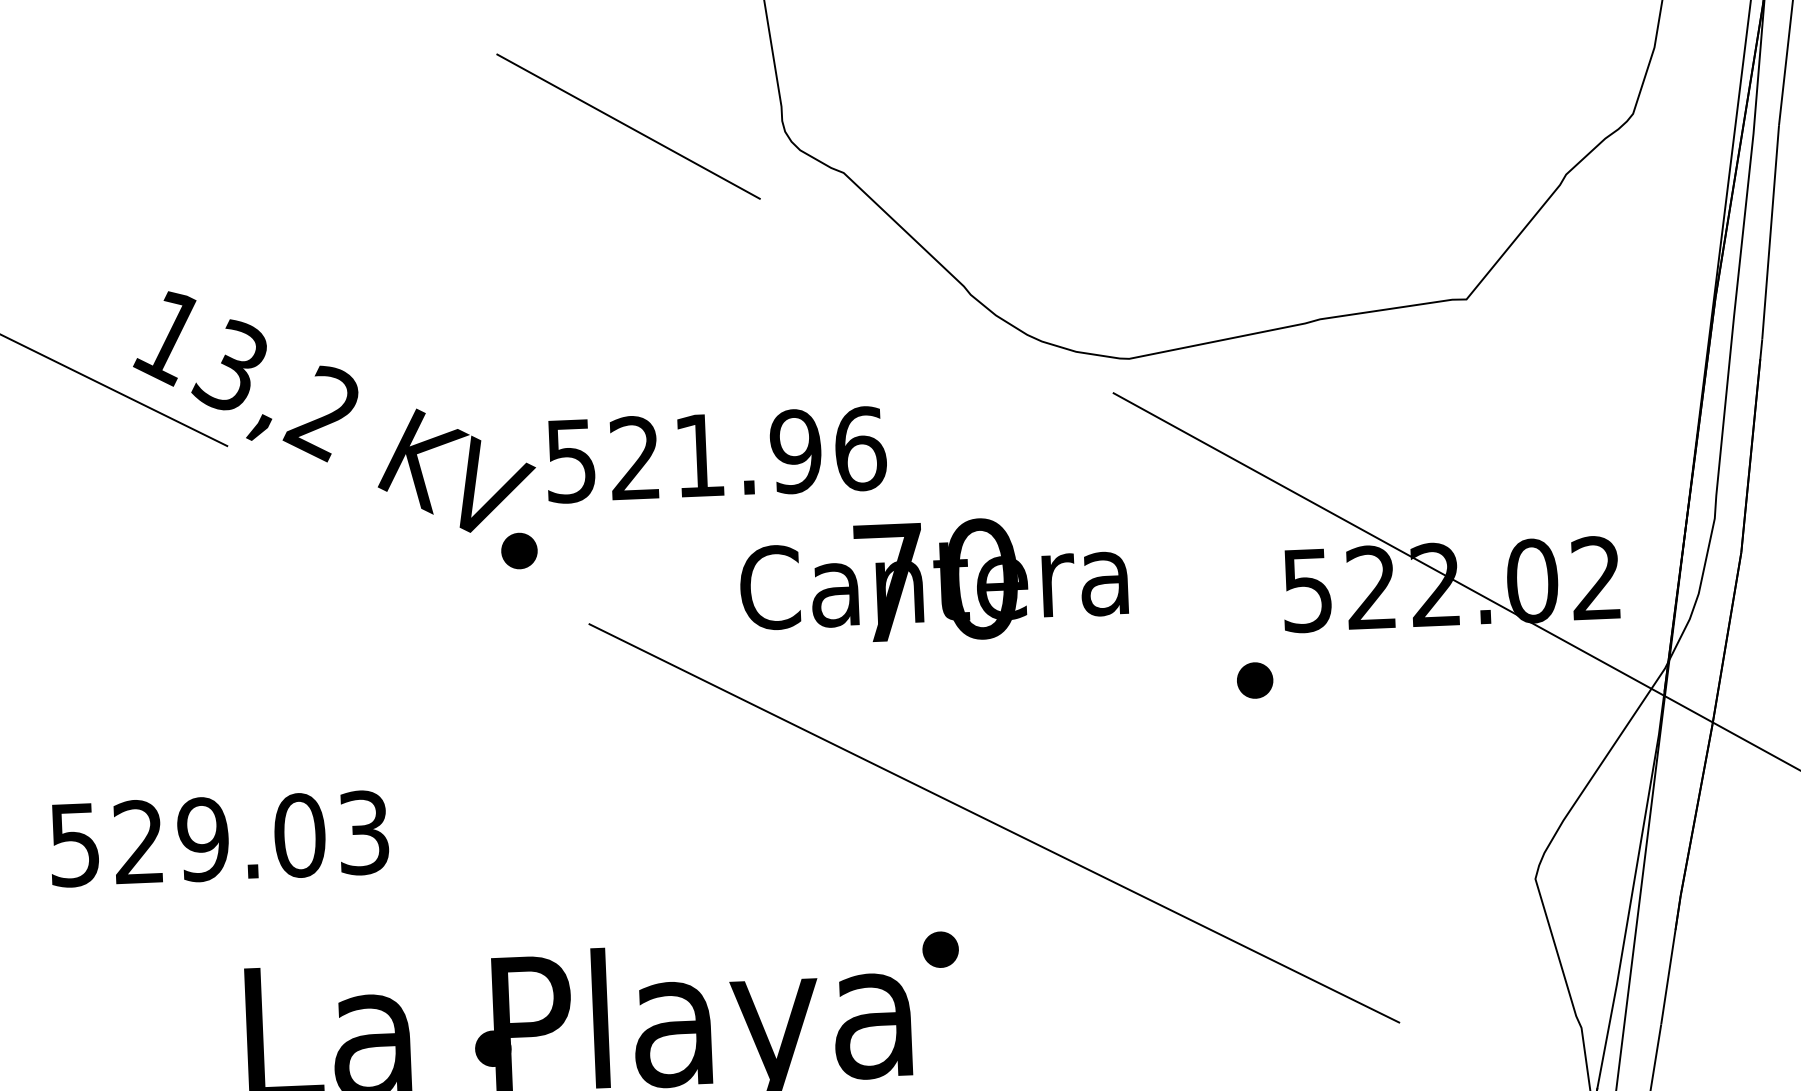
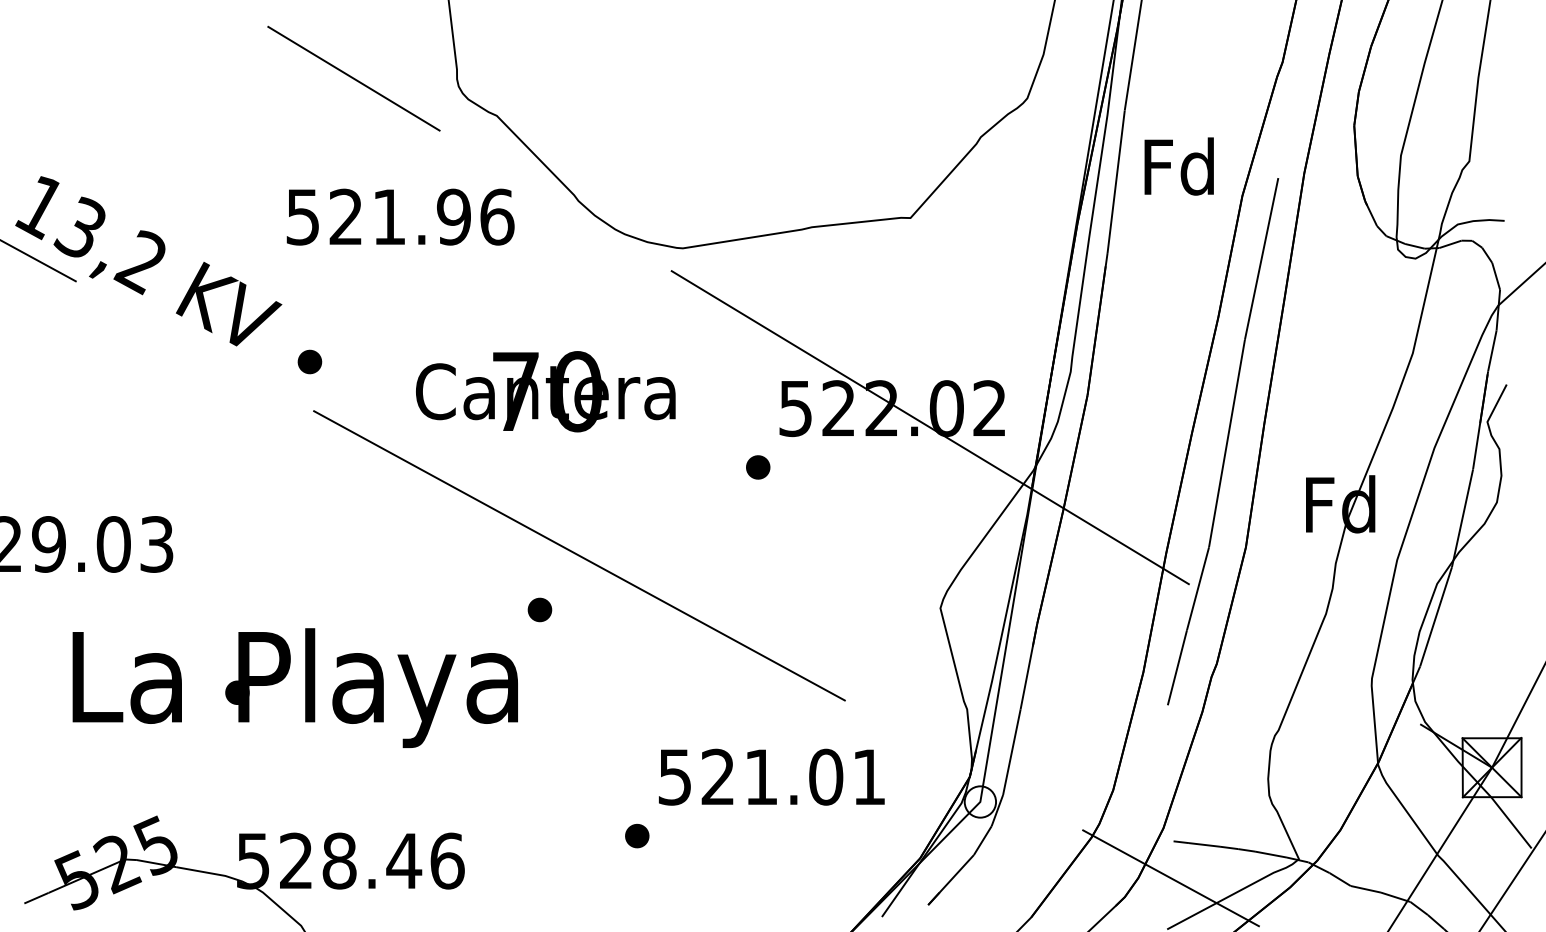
text: (716, 453) -> (400, 216), moved
part: (518, 550) -> (309, 361), moved
part: (939, 949) -> (539, 609), moved

